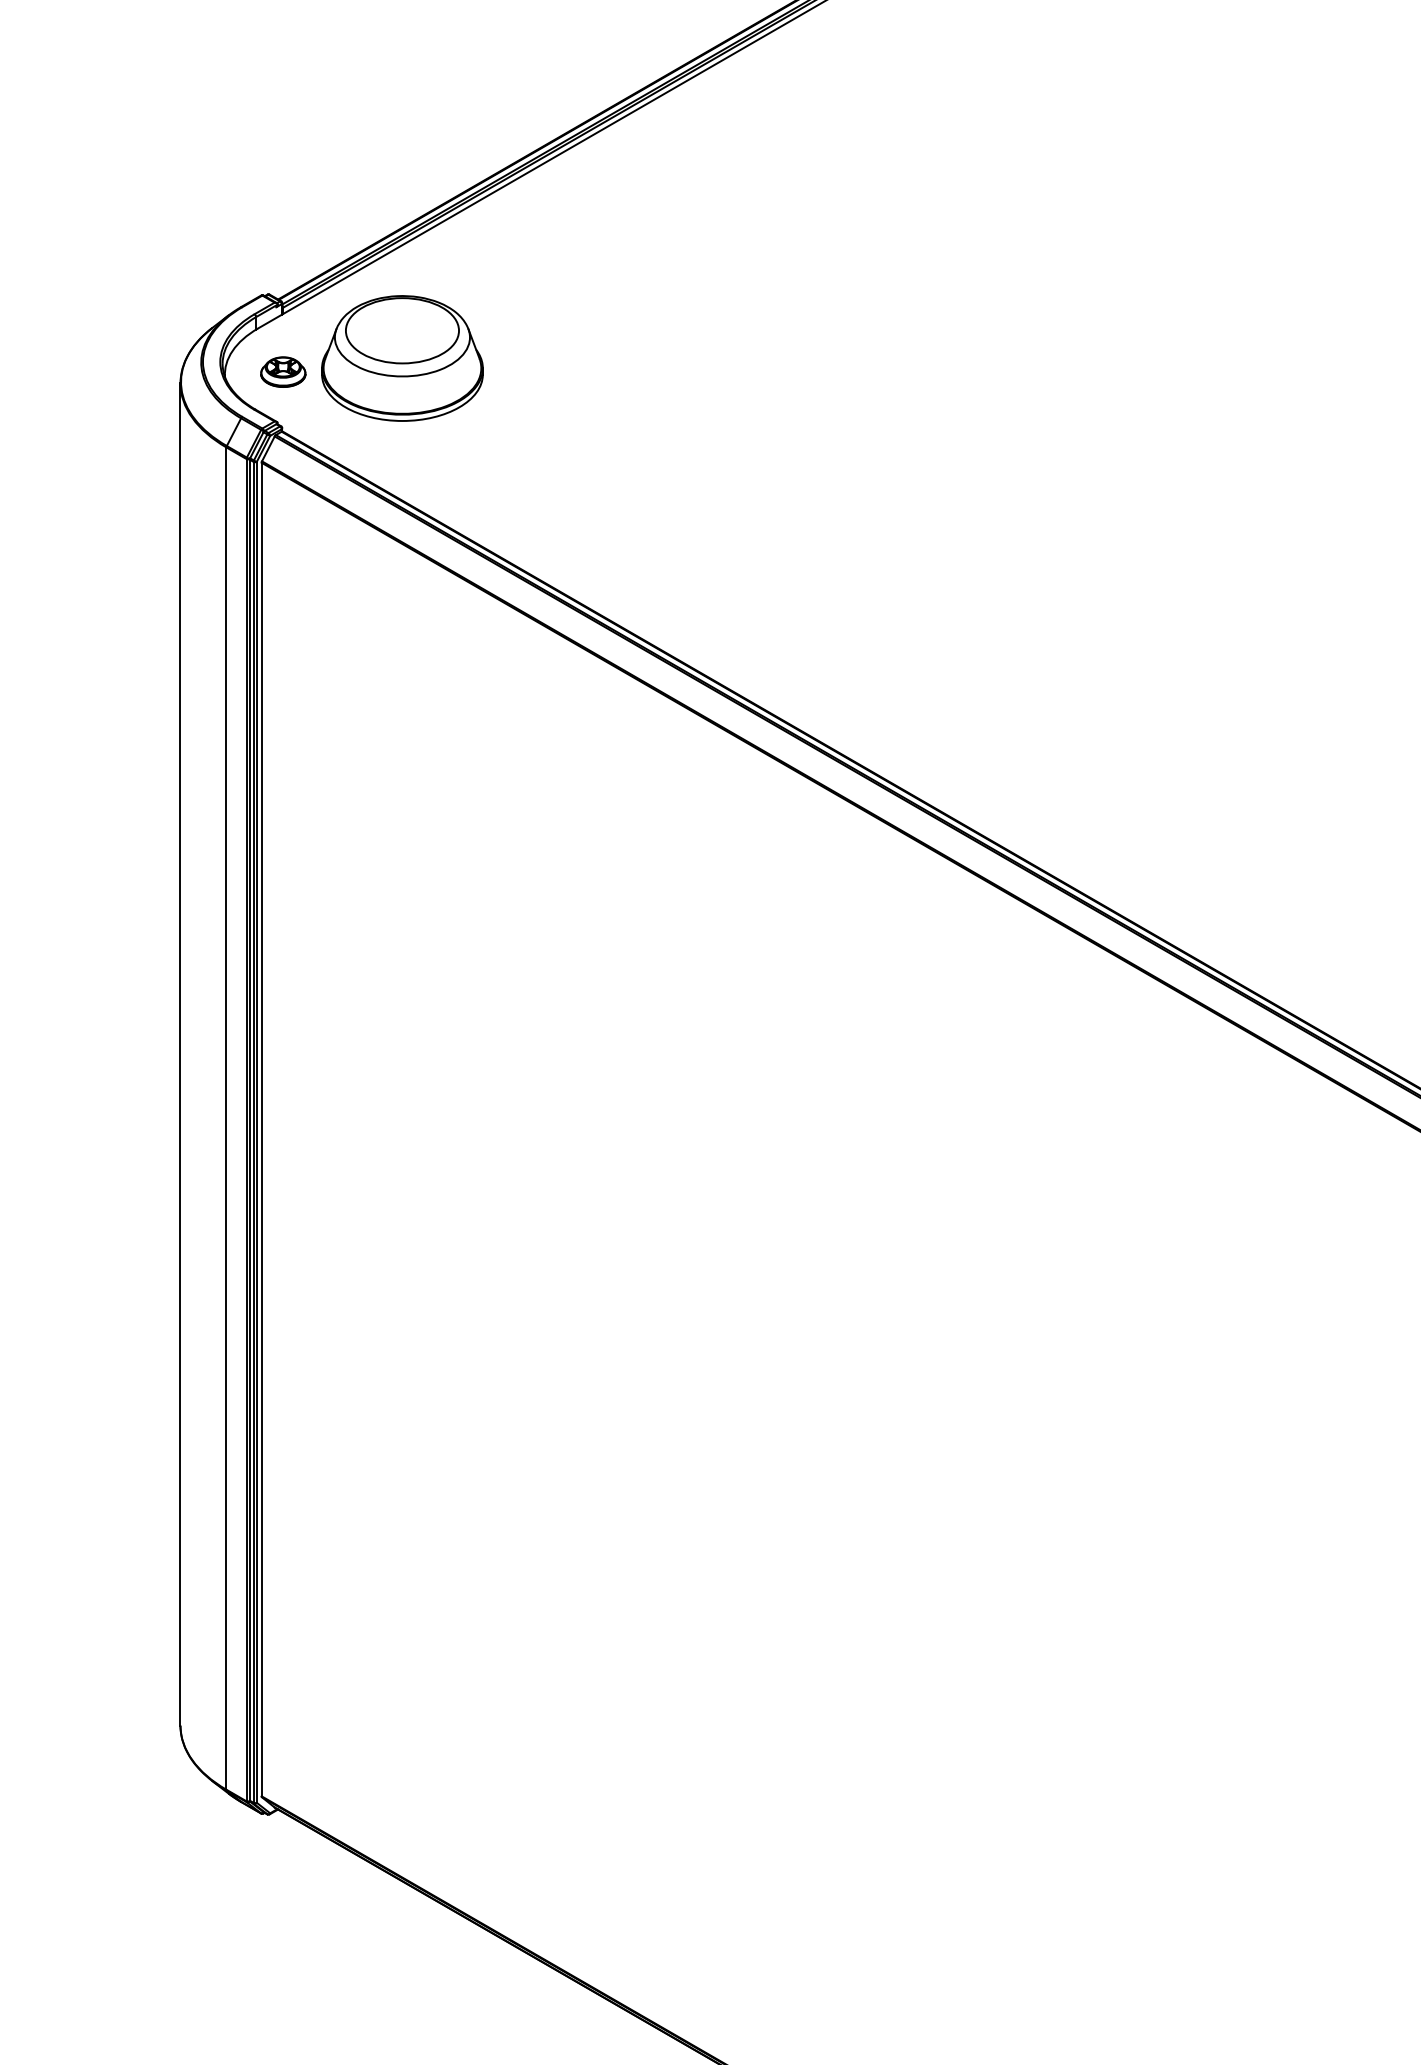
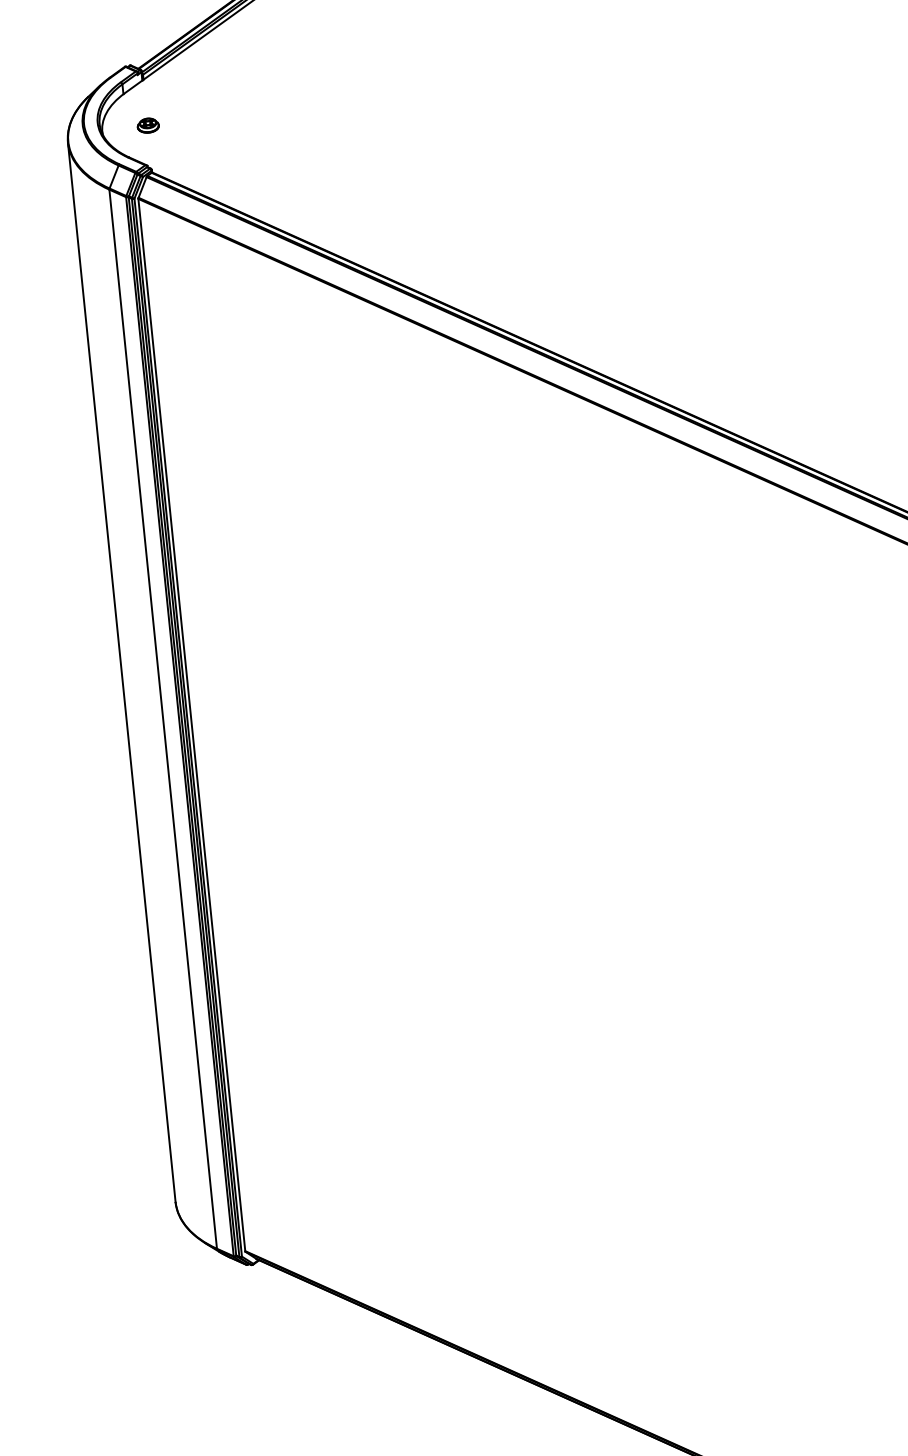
part: (402, 358) -> (241, 105), removed
part: (283, 371) -> (148, 125), size x0.6

